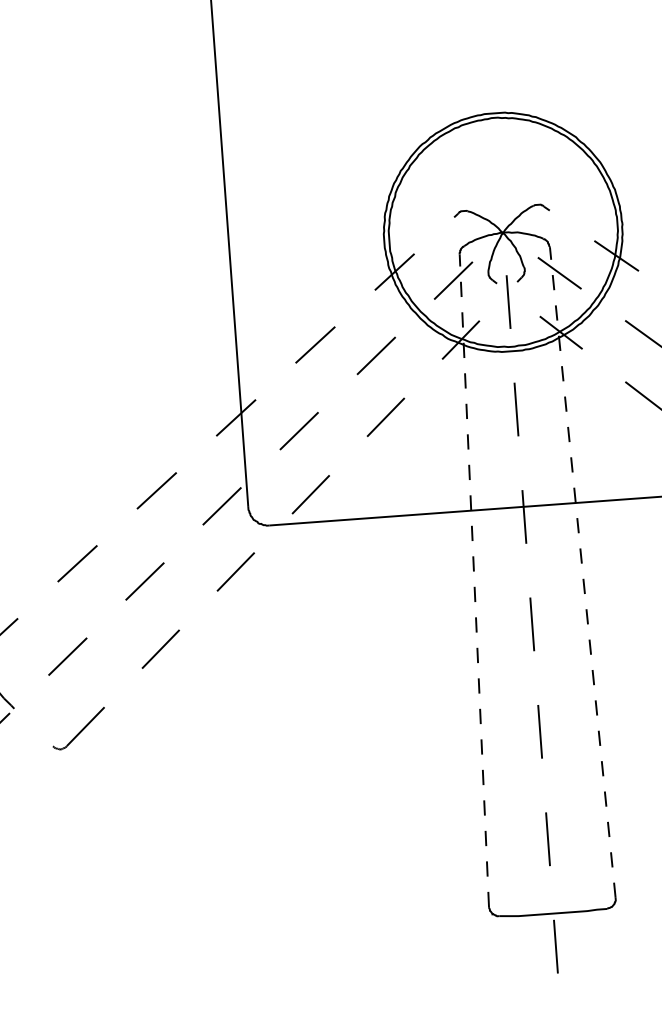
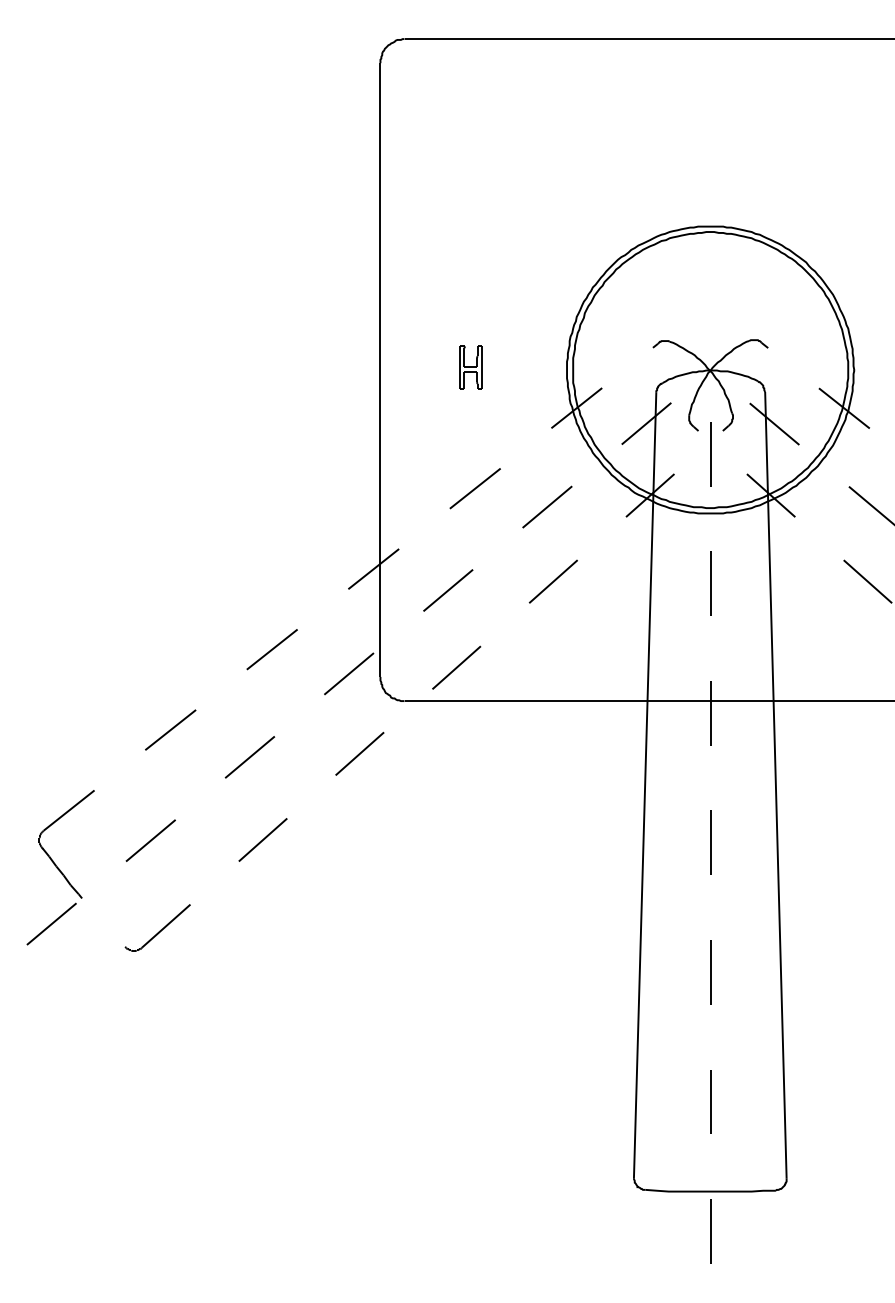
part: (304, 244) -> (470, 367), added
line: (582, 572) -> (775, 784), dashed -> solid
line: (474, 580) -> (645, 785), dashed -> solid

